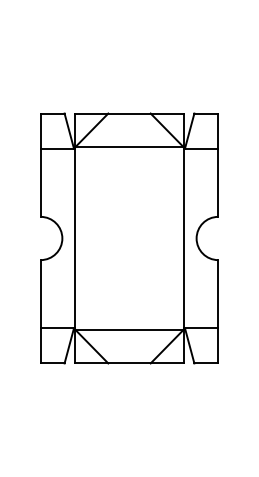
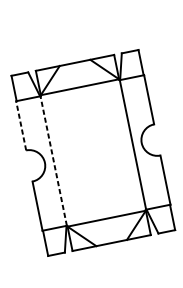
line: (40, 182) -> (20, 125), solid -> dashed
line: (74, 238) -> (53, 161), solid -> dashed

